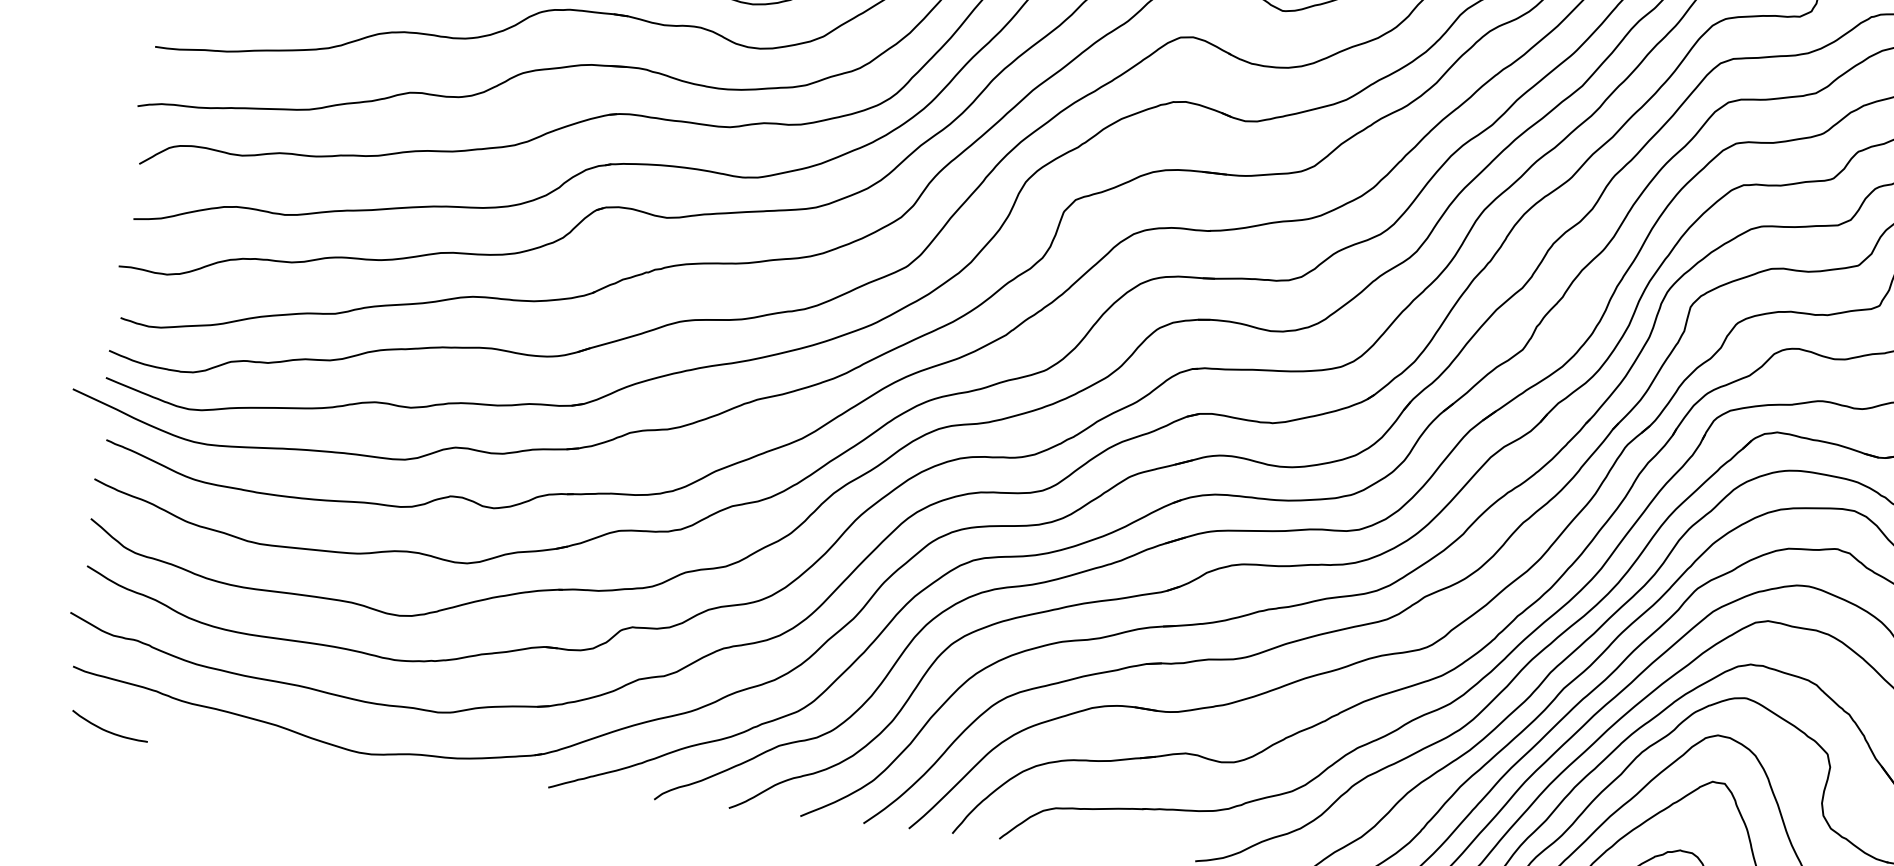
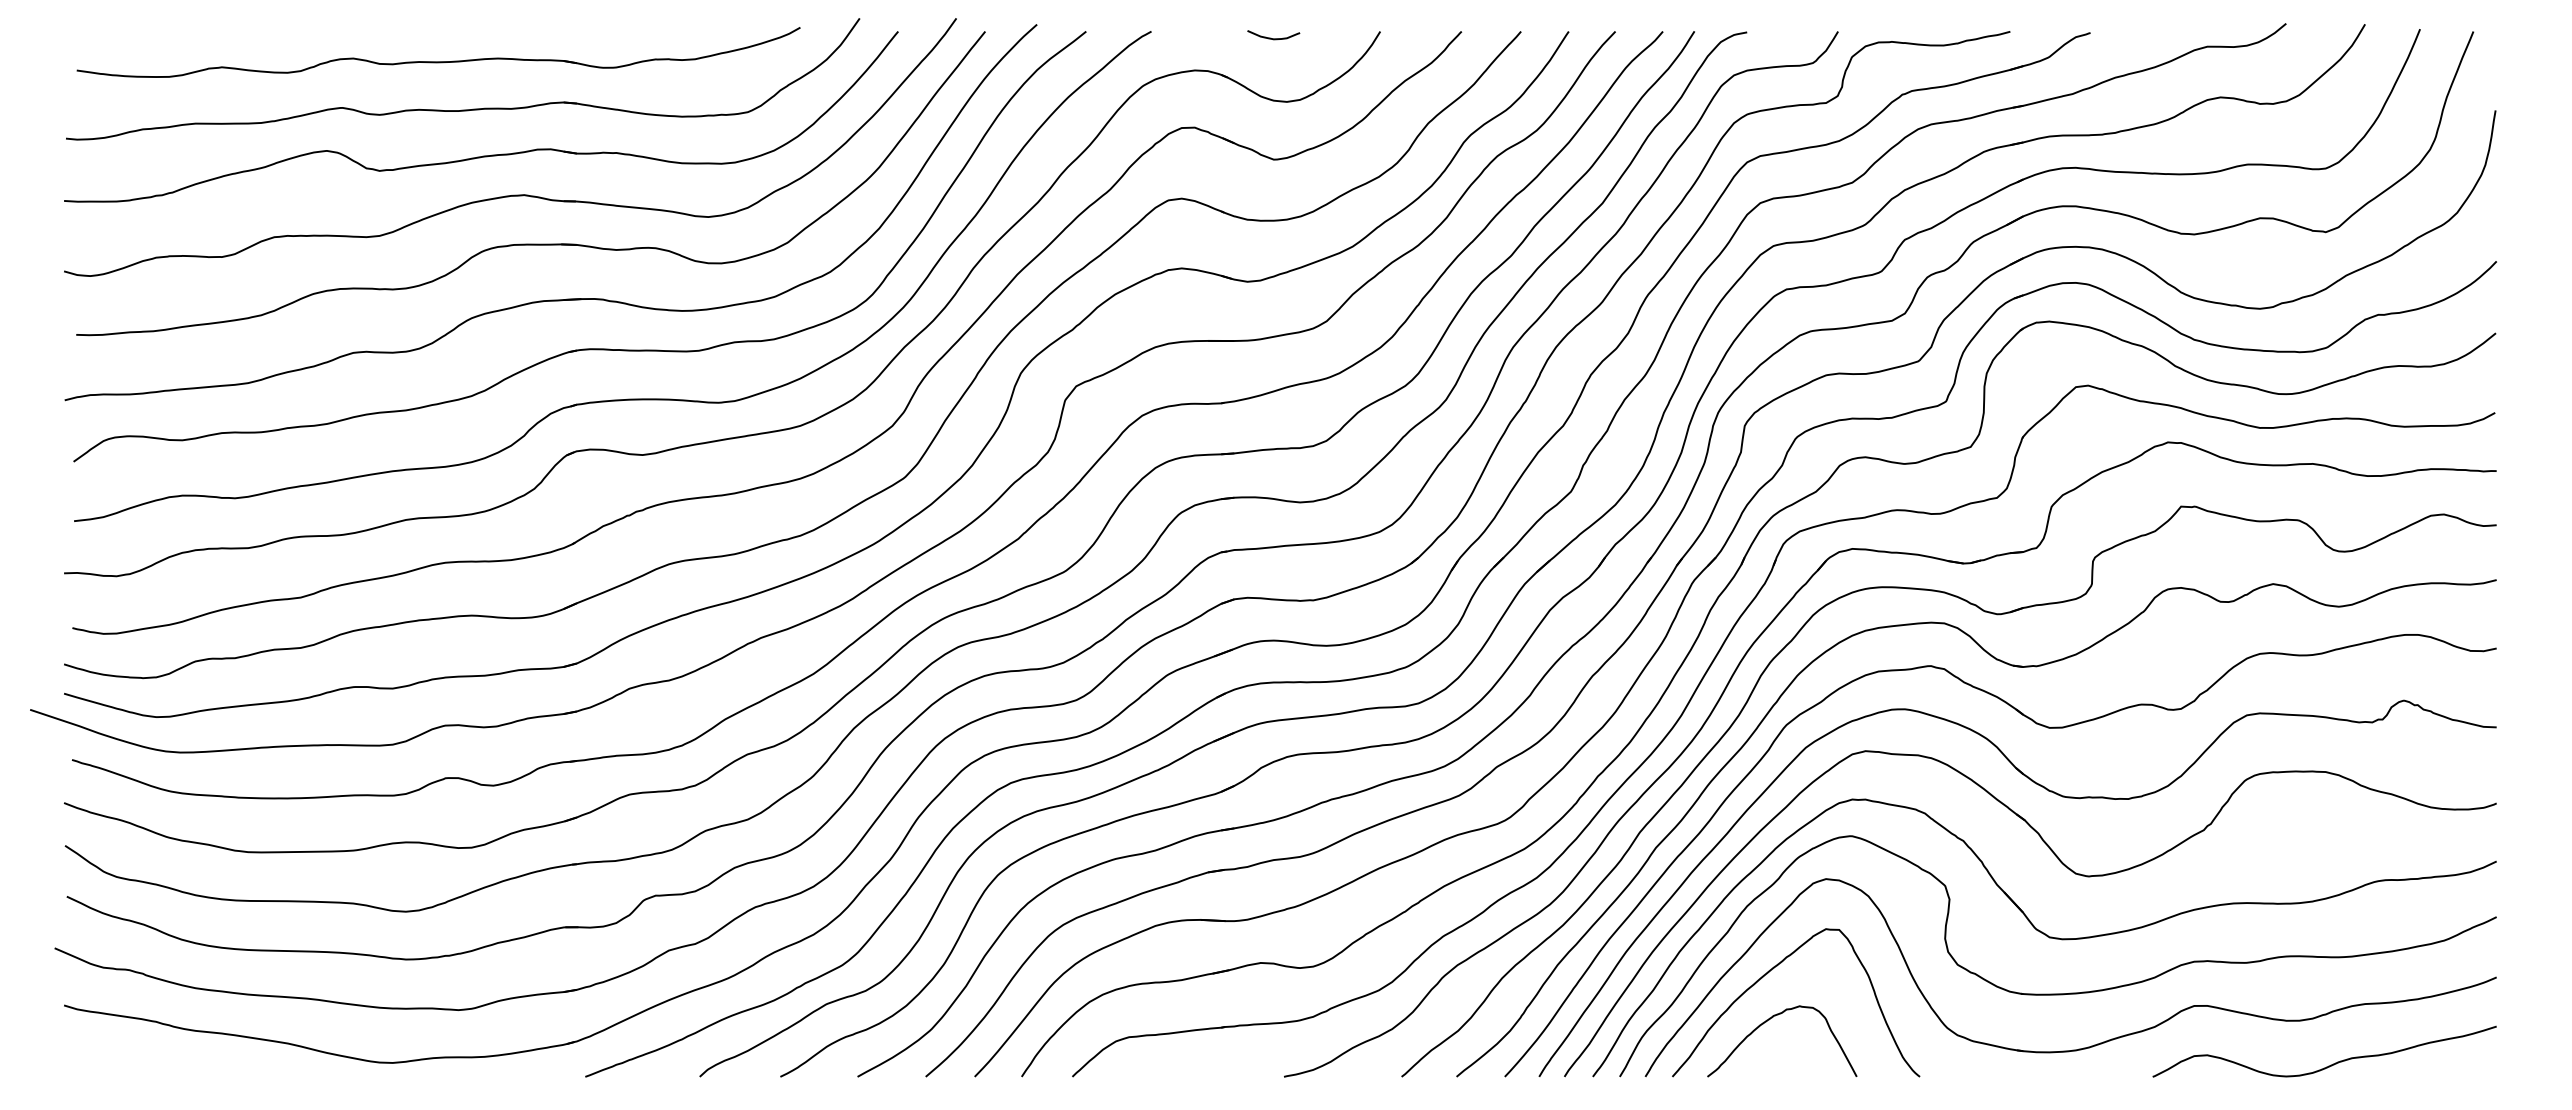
curve: (108, 730) -> (109, 1069), removed

